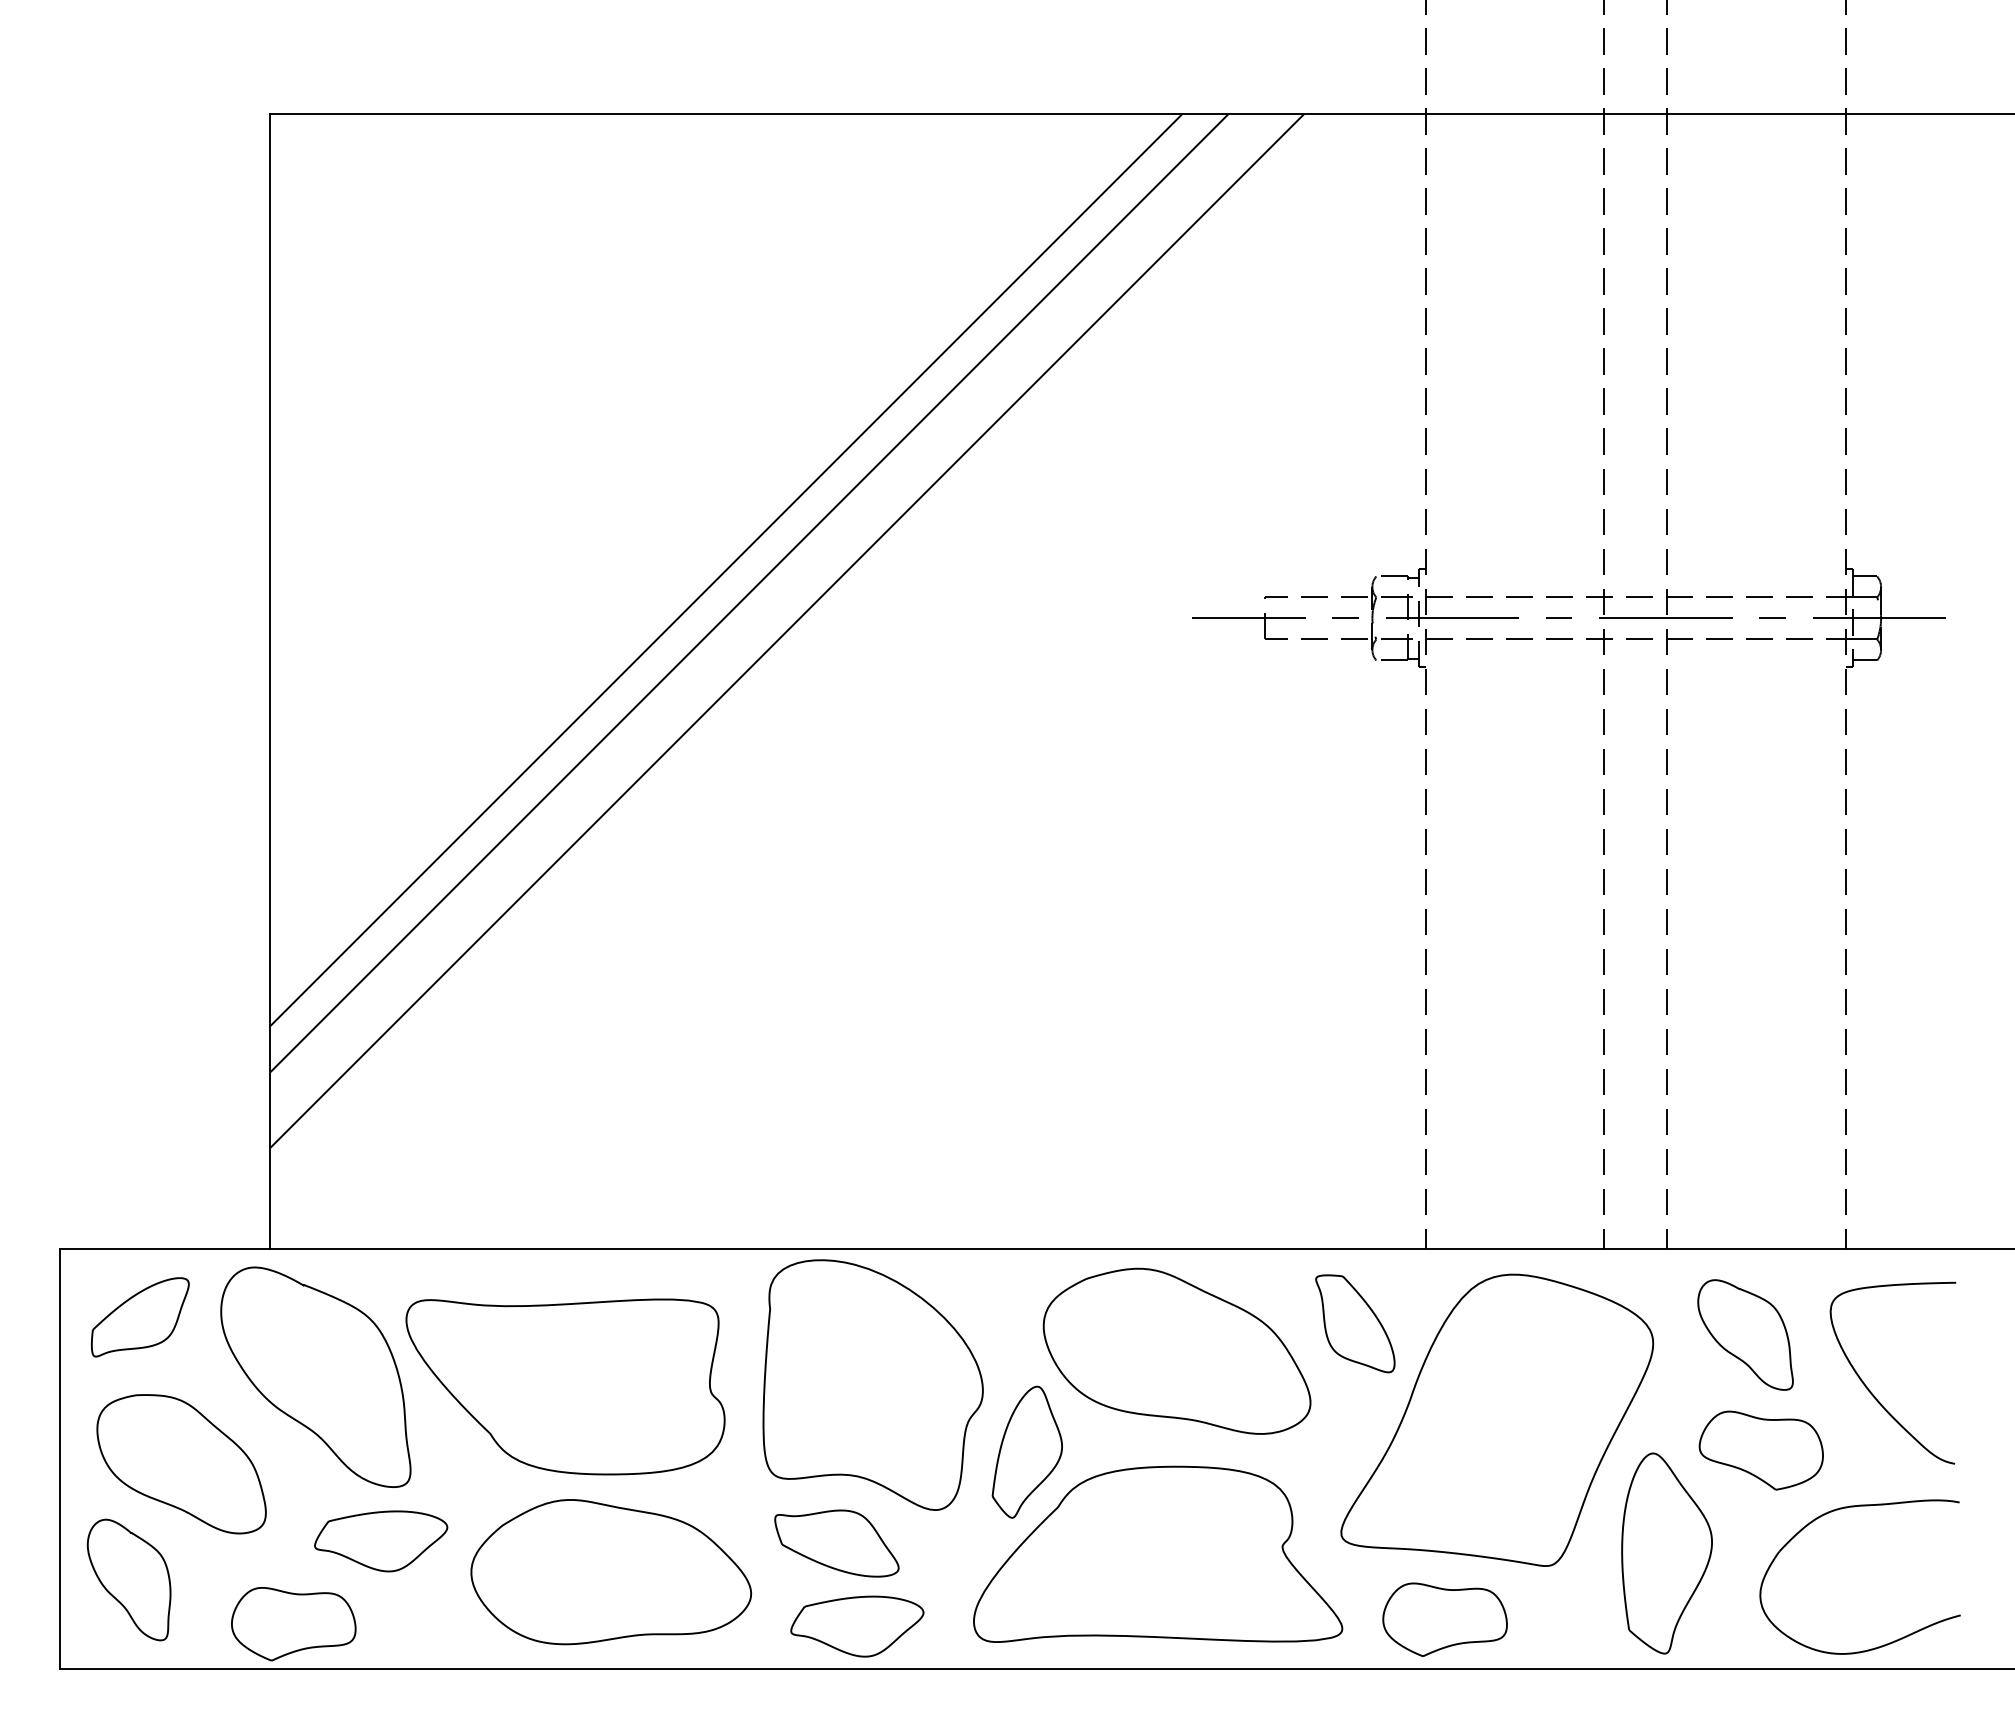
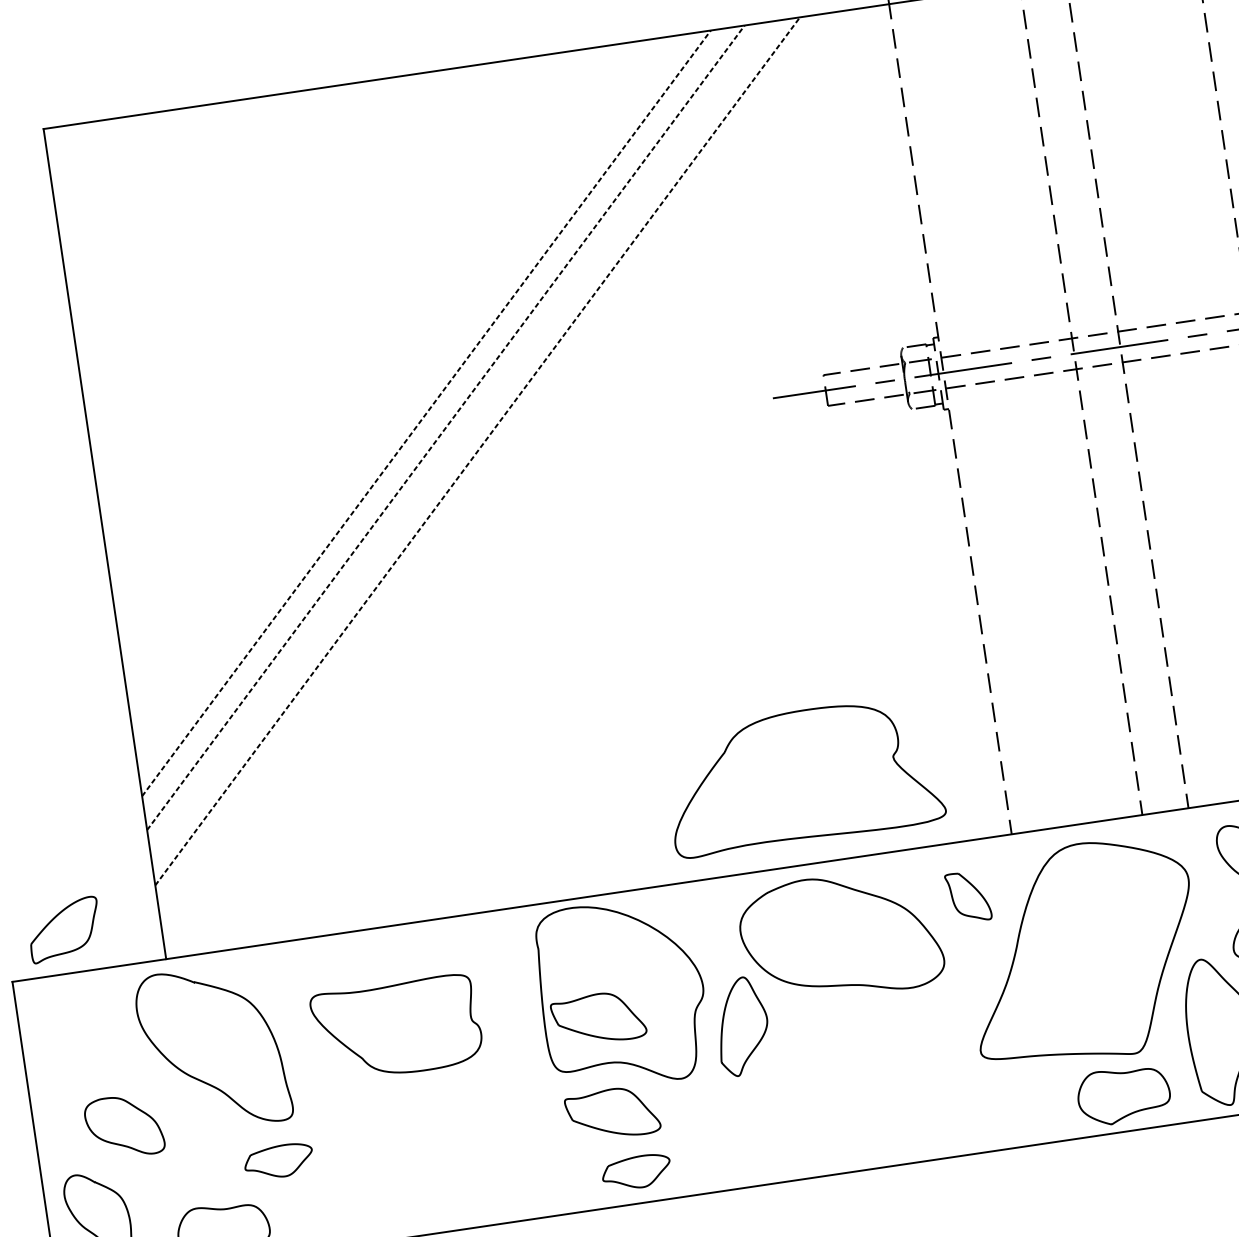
line: (726, 570) -> (426, 413), solid -> dashed
line: (749, 592) -> (445, 427), solid -> dashed
line: (787, 631) -> (477, 451), solid -> dashed
part: (140, 1317) -> (64, 930), moved
part: (1355, 1323) -> (968, 896), size x0.7
part: (565, 1386) -> (397, 1028), size x0.7
part: (836, 1413) -> (598, 1018), added
part: (181, 1464) -> (124, 1126), size x0.6
part: (381, 1541) -> (279, 1161), size x0.7
part: (1158, 1553) -> (803, 775), moved
part: (611, 1572) -> (450, 1159), removed
part: (1444, 1619) -> (1123, 1095), moved
part: (857, 1626) -> (636, 1172), size x0.7

